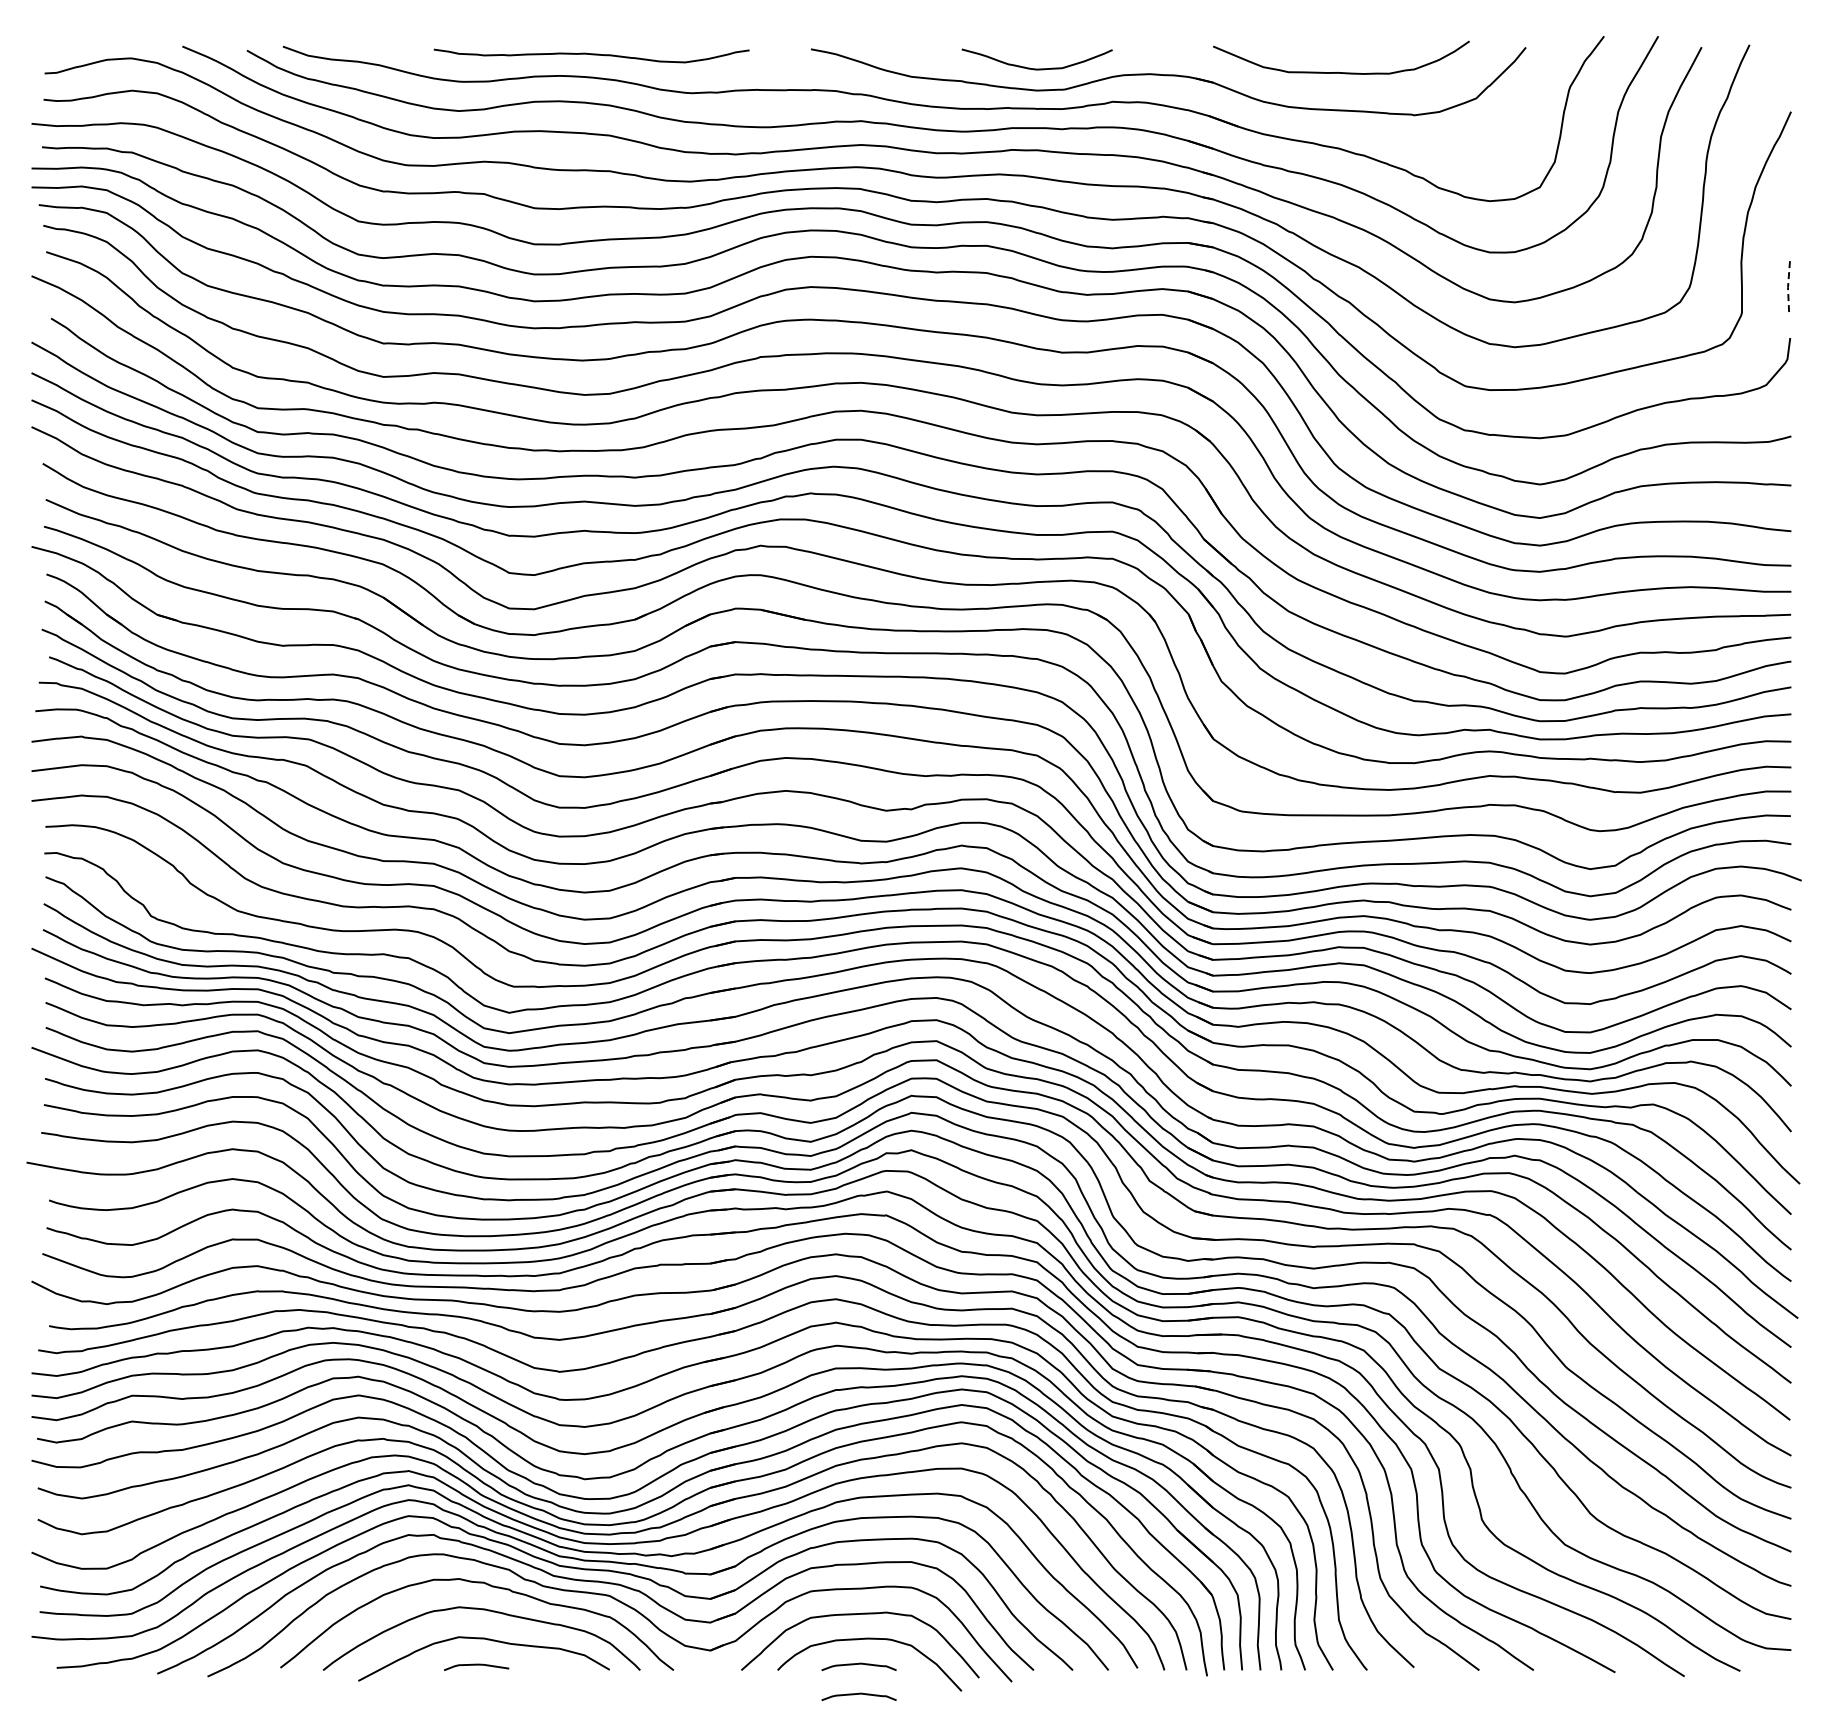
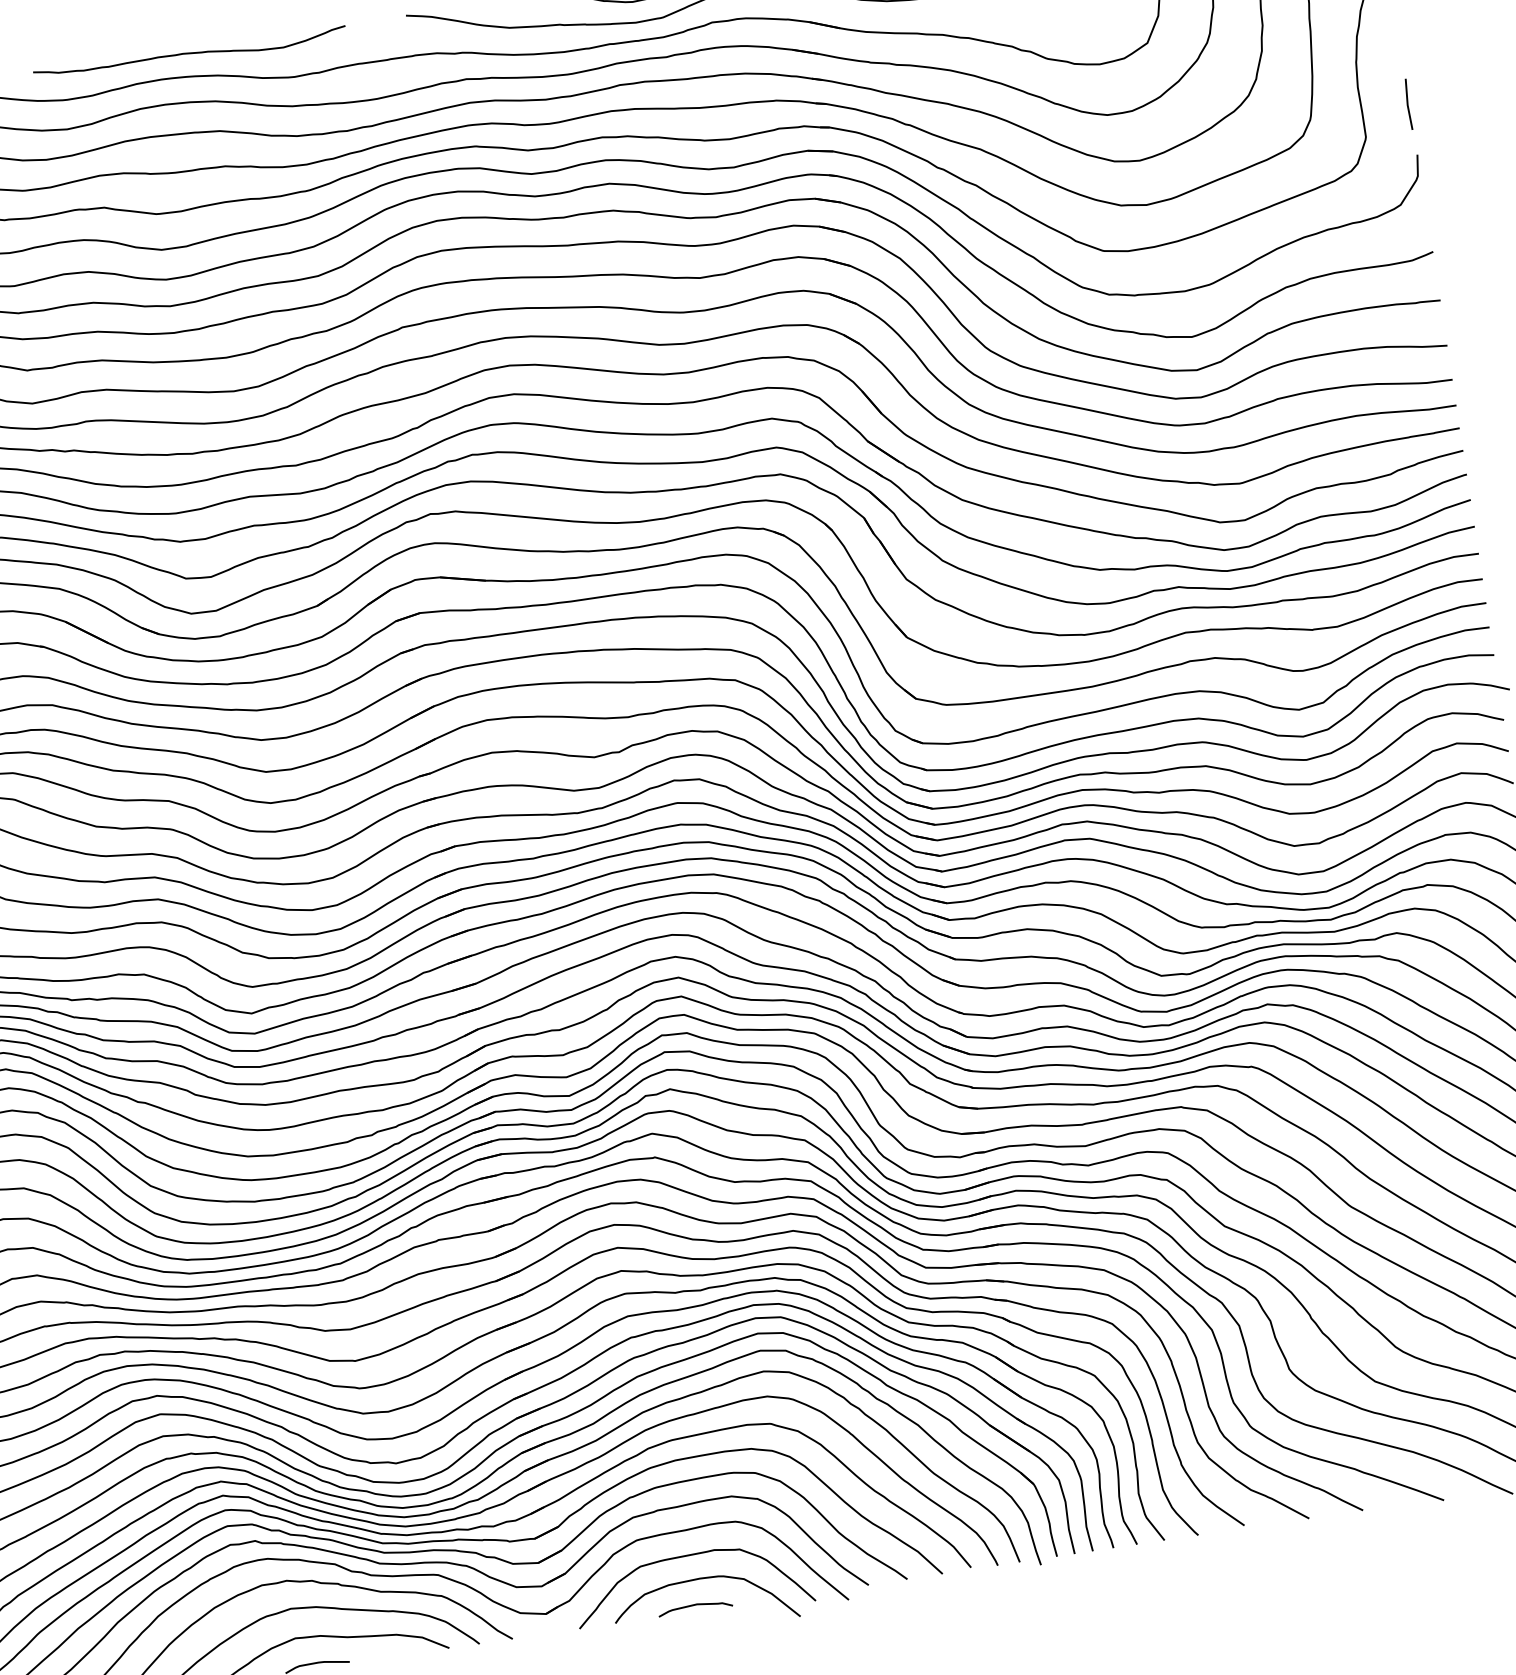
line: (1787, 287) -> (1407, 105), dashed -> solid
curve: (858, 1694) -> (699, 1635), removed

